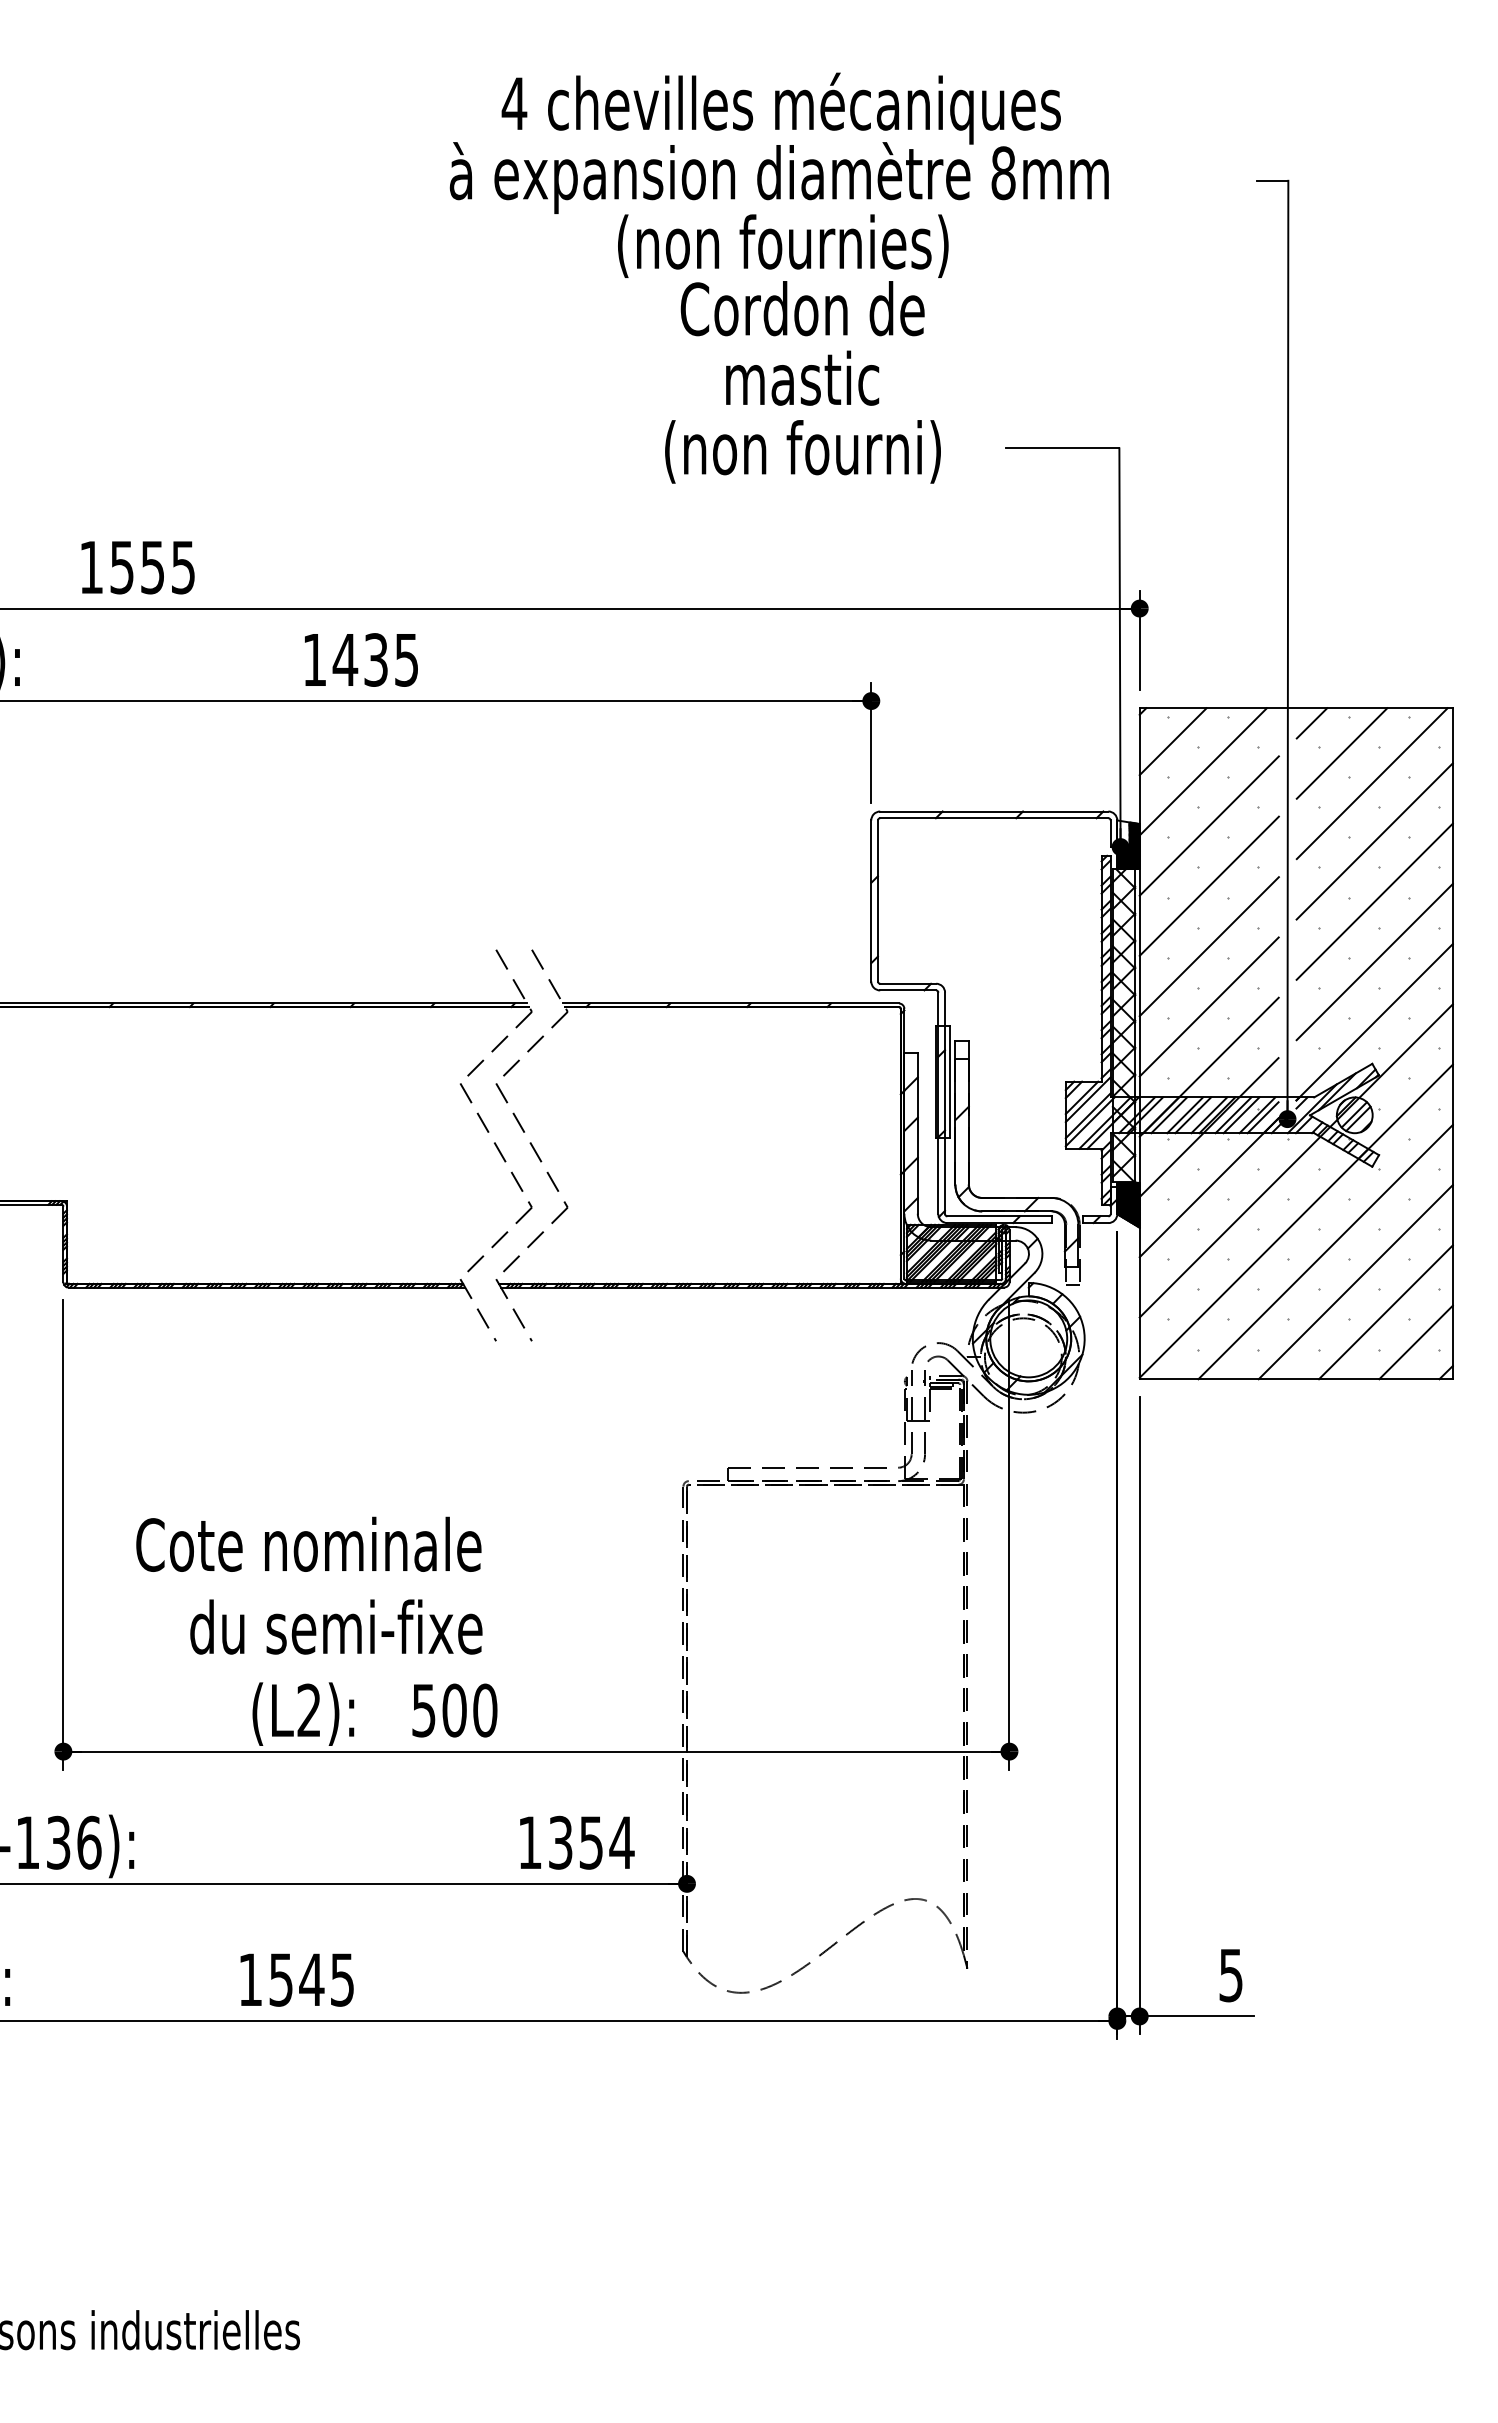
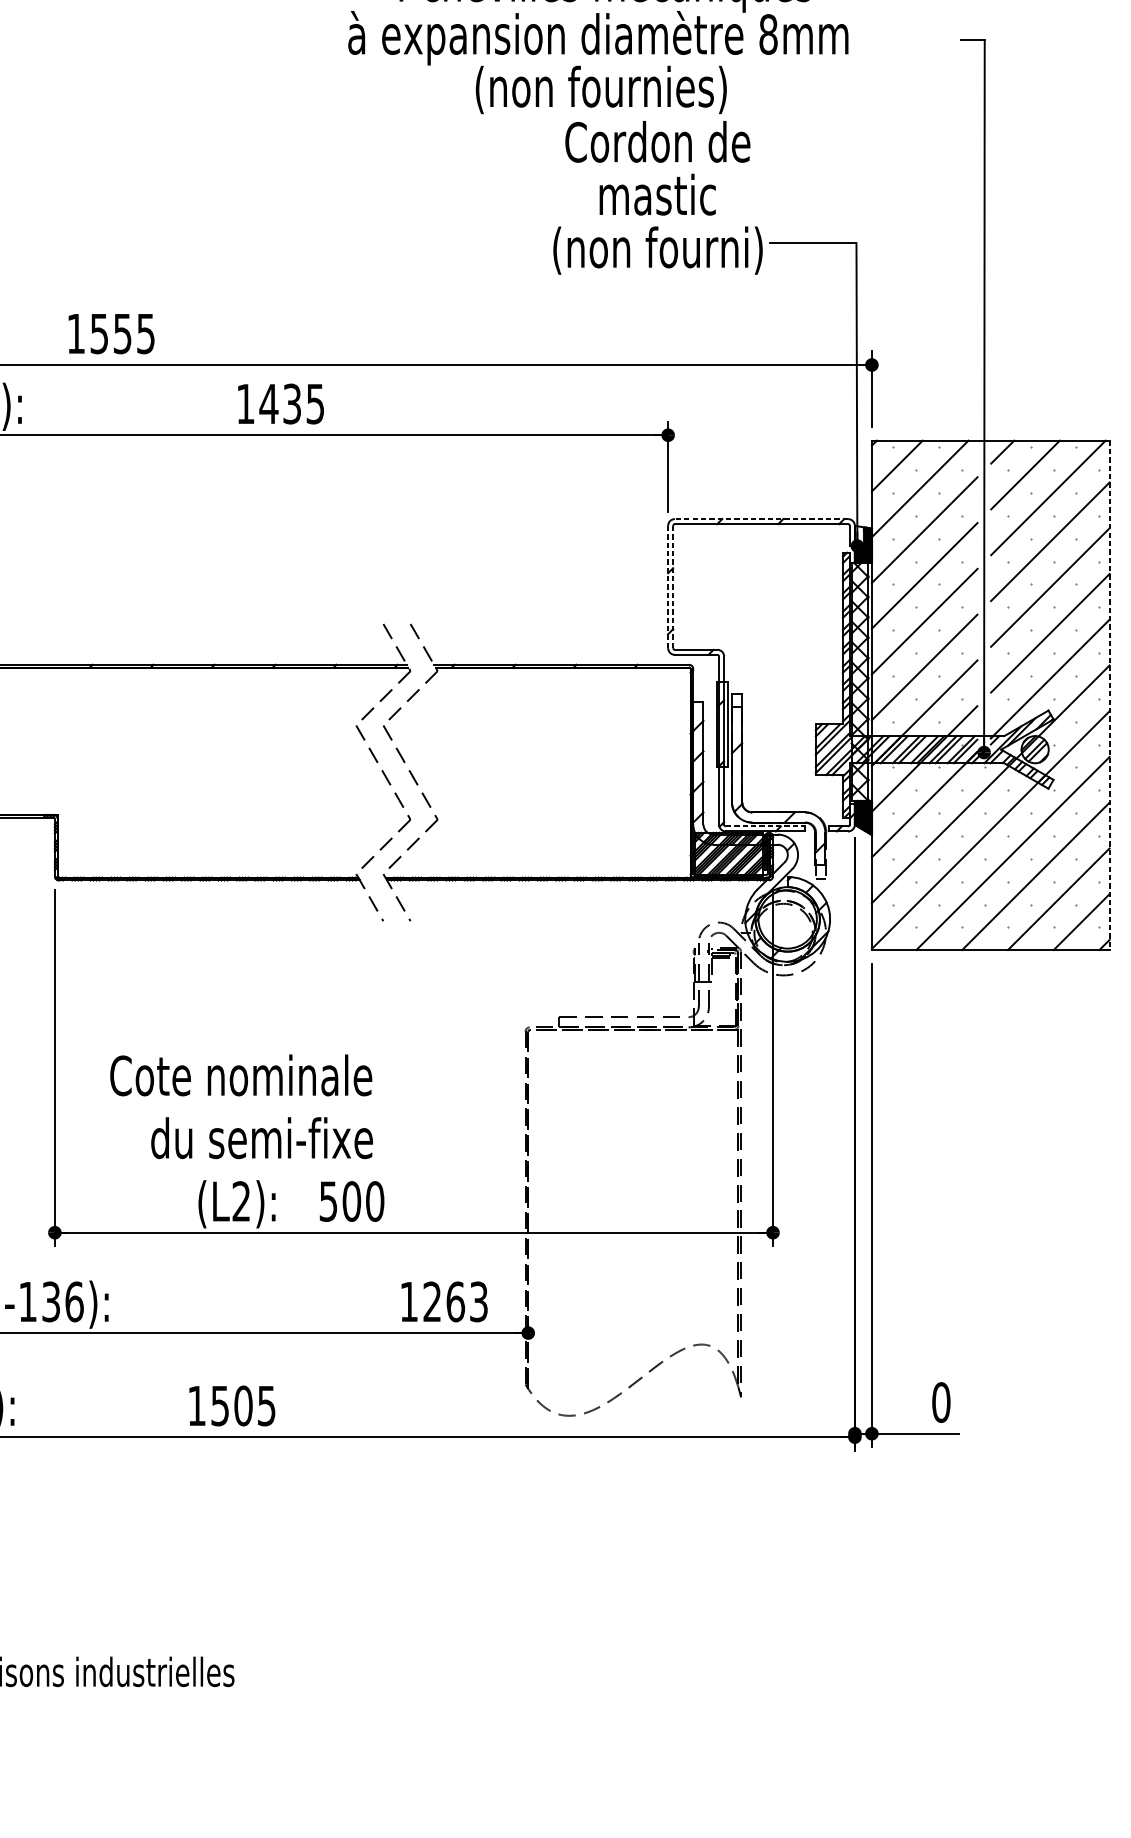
text: (802, 382) -> (657, 197), moved
line: (993, 811) -> (760, 519), solid -> dashed
line: (871, 900) -> (668, 586), solid -> dashed
line: (877, 900) -> (672, 586), solid -> dashed
line: (1452, 1043) -> (1109, 695), solid -> dashed
line: (999, 1216) -> (765, 826), solid -> dashed
text: (591, 1842) -> (455, 1301), 1354 -> 1263
text: (1231, 1975) -> (941, 1402), 5 -> 0
text: (311, 1979) -> (243, 1405), 1545 -> 1505

